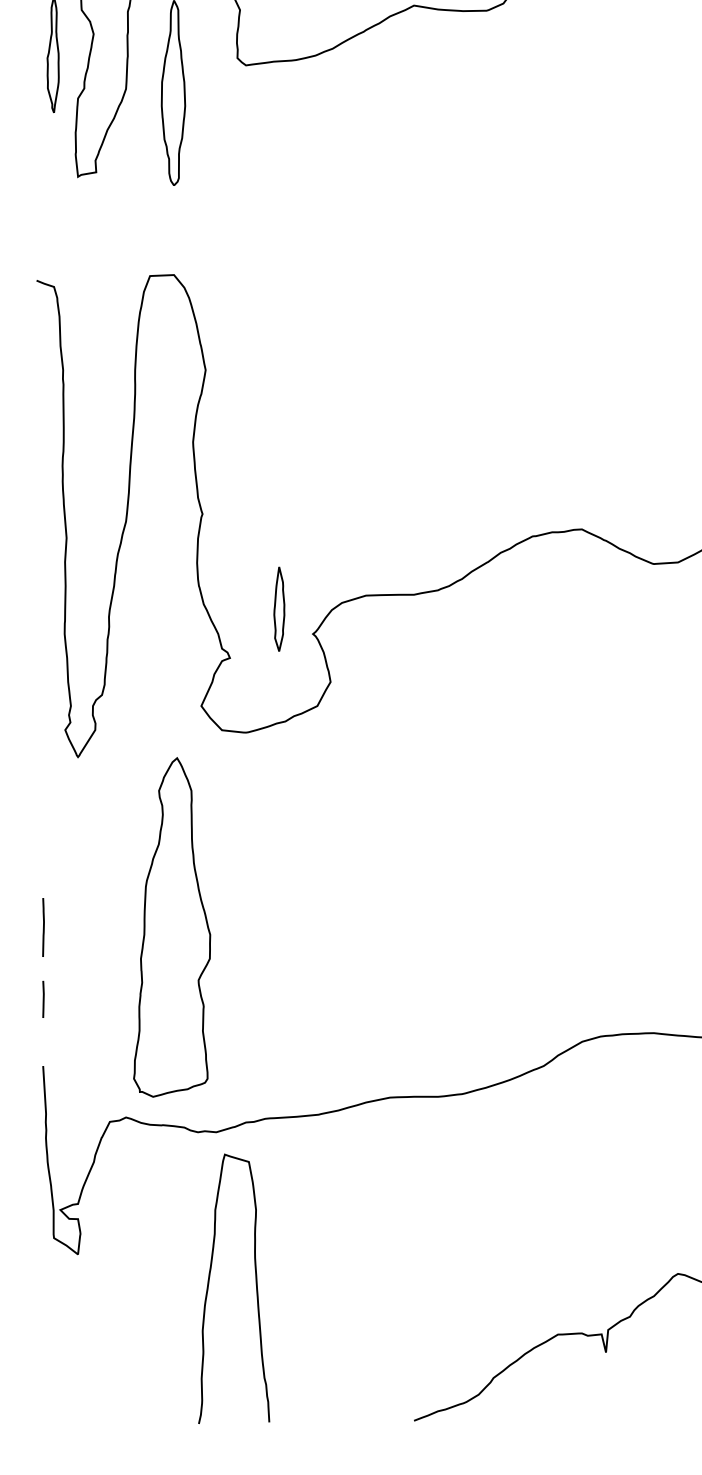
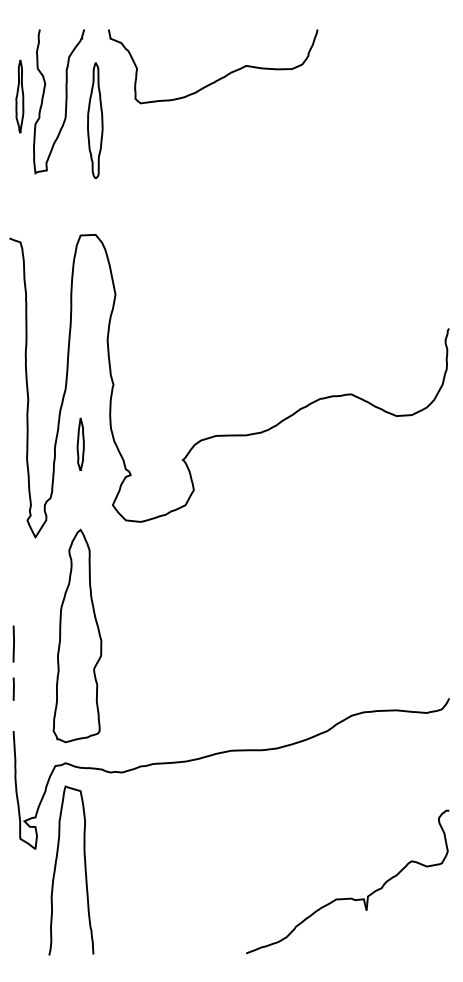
part: (278, 607) -> (80, 443), moved
part: (172, 926) -> (77, 635), moved
curve: (255, 1288) -> (84, 870), moved

